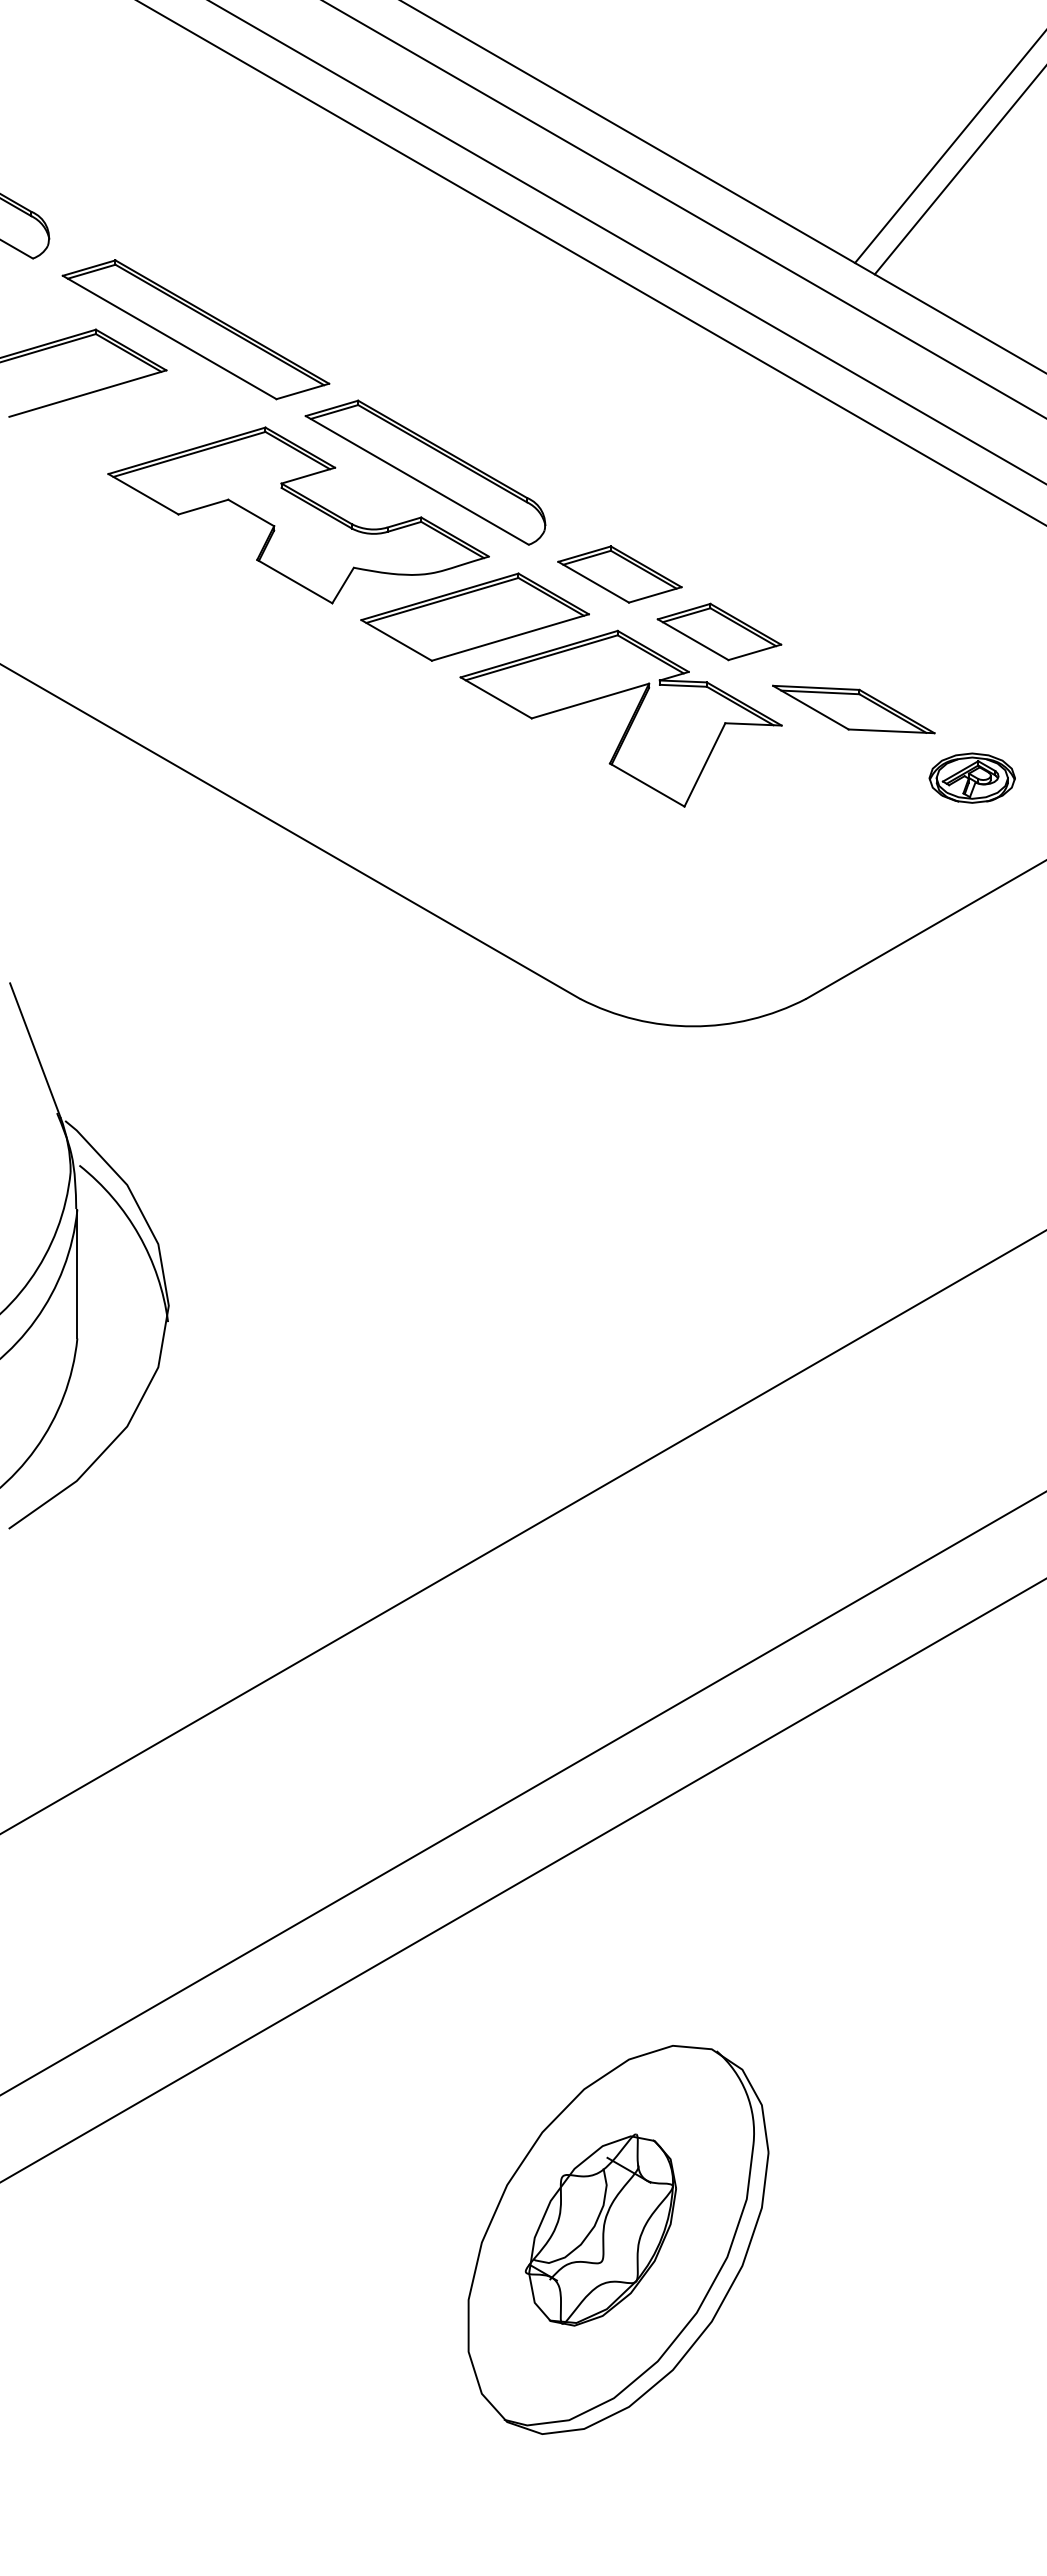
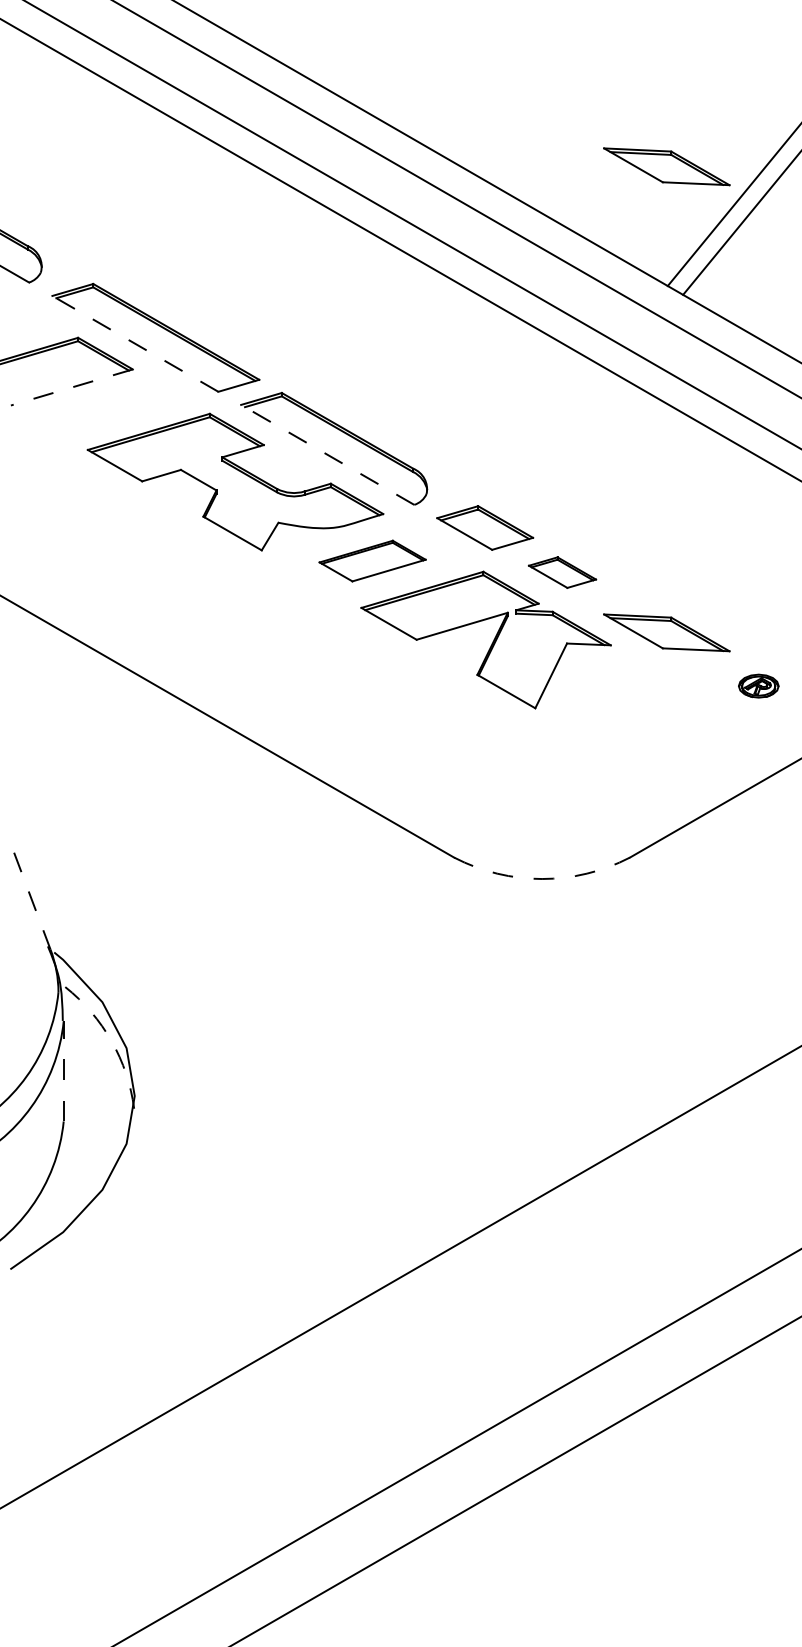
part: (853, 109) -> (666, 166), added
line: (169, 337) -> (135, 343), solid -> dashed
line: (87, 393) -> (71, 387), solid -> dashed
line: (417, 480) -> (327, 454), solid -> dashed
part: (474, 616) -> (372, 560), size x0.6
part: (719, 631) -> (562, 572), size x0.7
part: (971, 777) -> (758, 685), size x0.6
arc: (693, 1026) -> (542, 879), solid -> dashed
line: (35, 1050) -> (31, 897), solid -> dashed
arc: (139, 1235) -> (111, 1041), solid -> dashed
line: (77, 1273) -> (63, 1070), solid -> dashed

